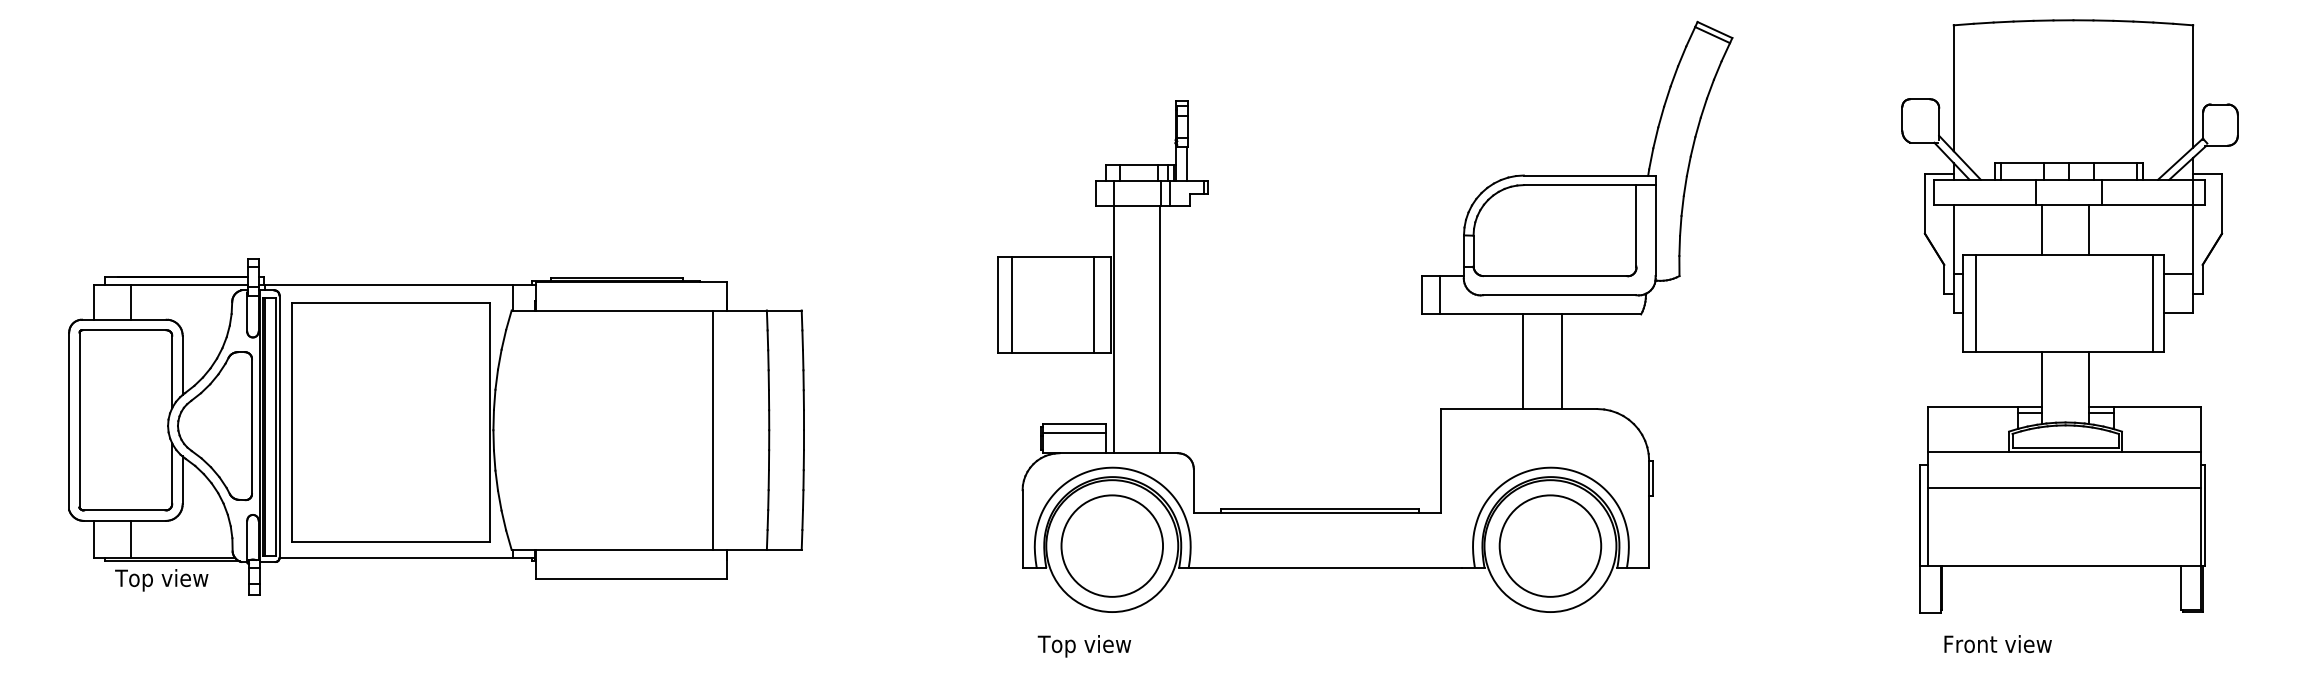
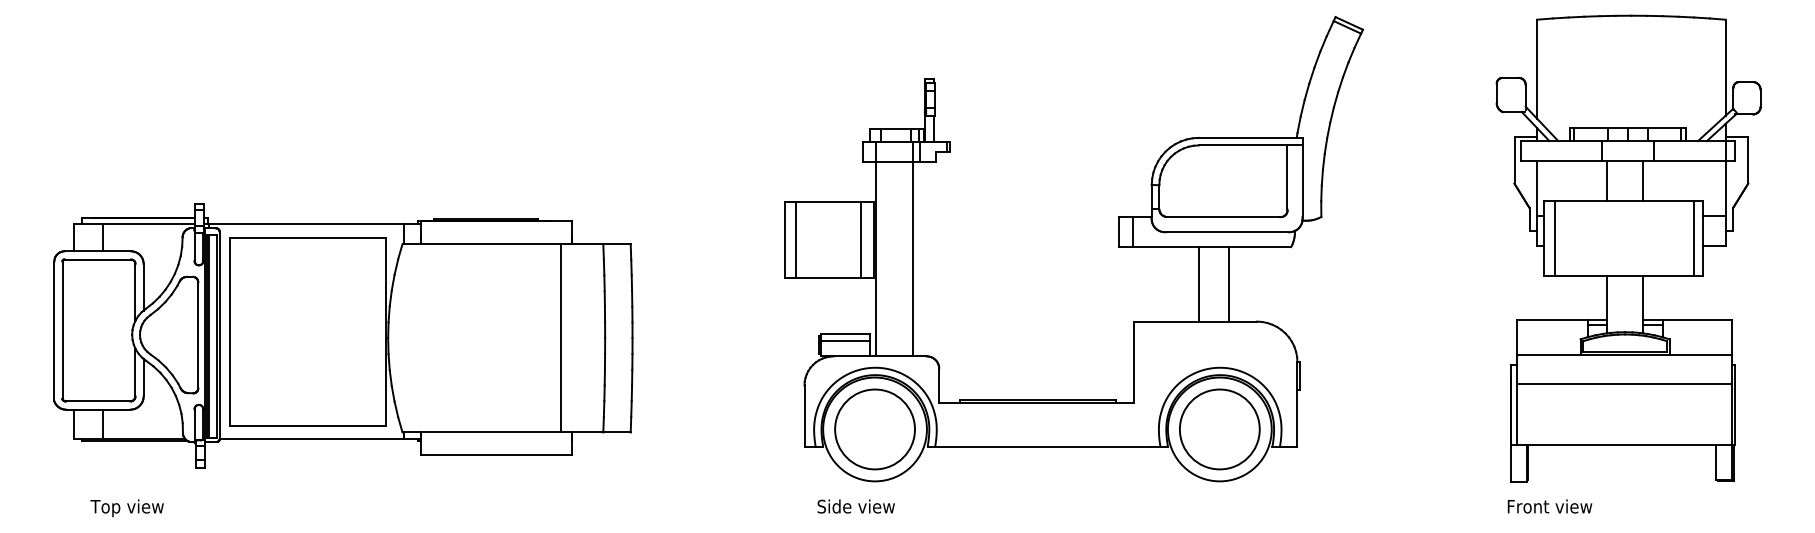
text: (161, 580) -> (126, 508), moved
text: (1997, 643) -> (1549, 506), moved
text: (1087, 646) -> (855, 508), Top view -> Side view

